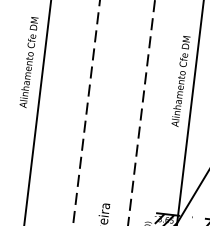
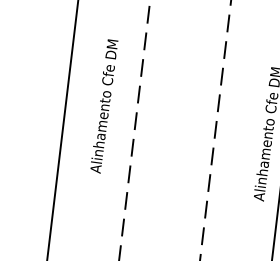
text: (28, 62) -> (103, 106), moved

